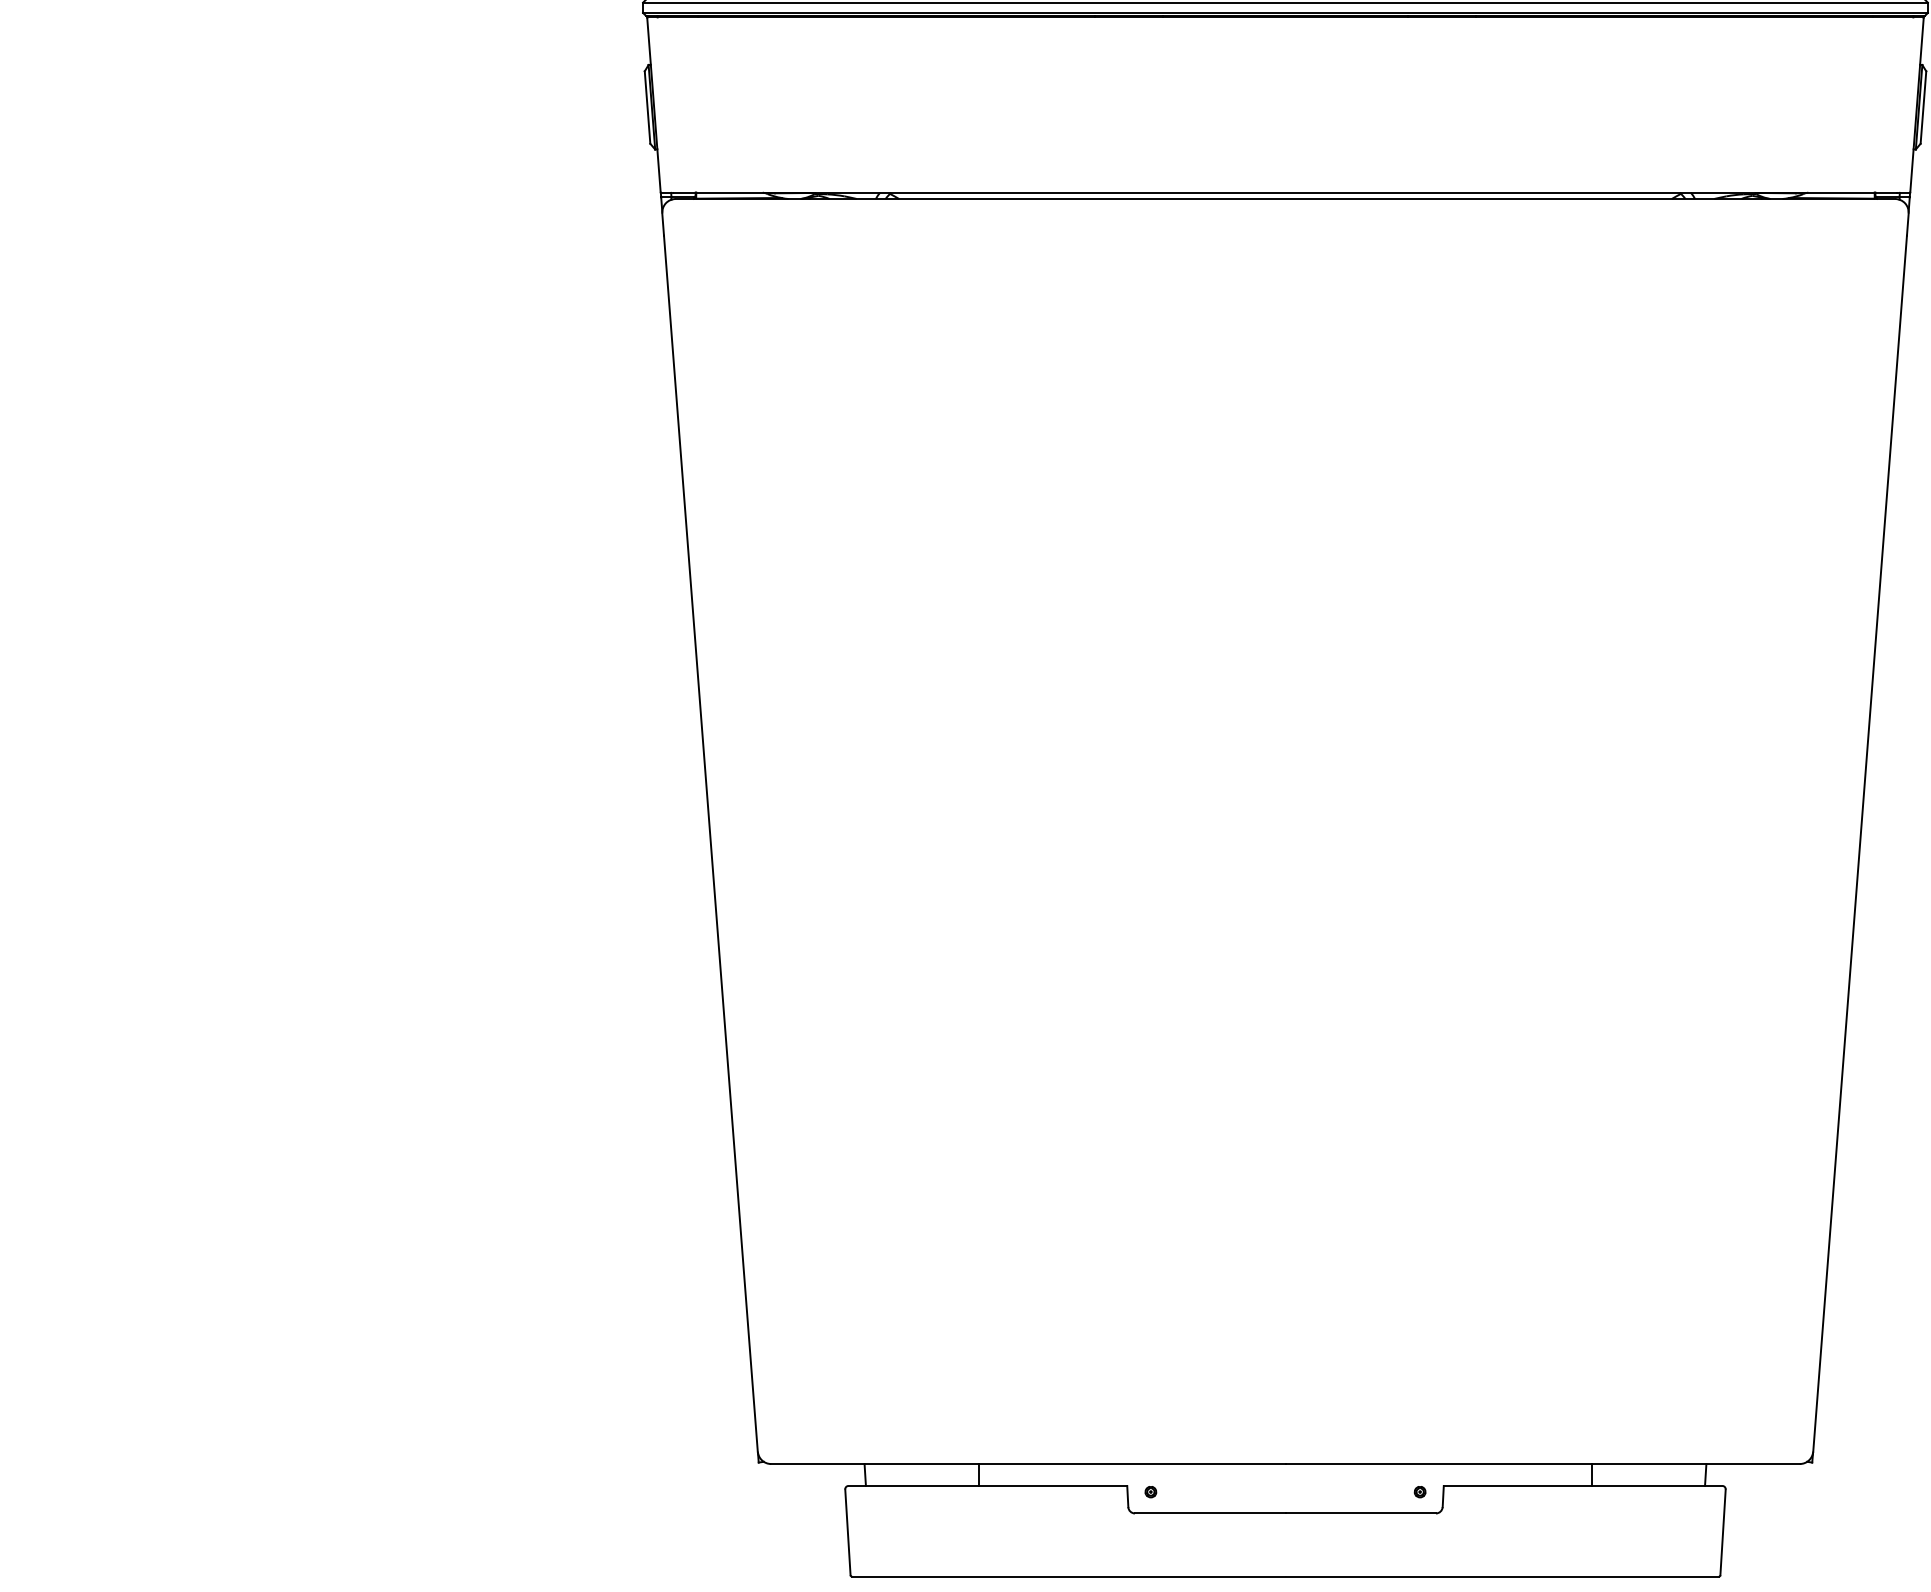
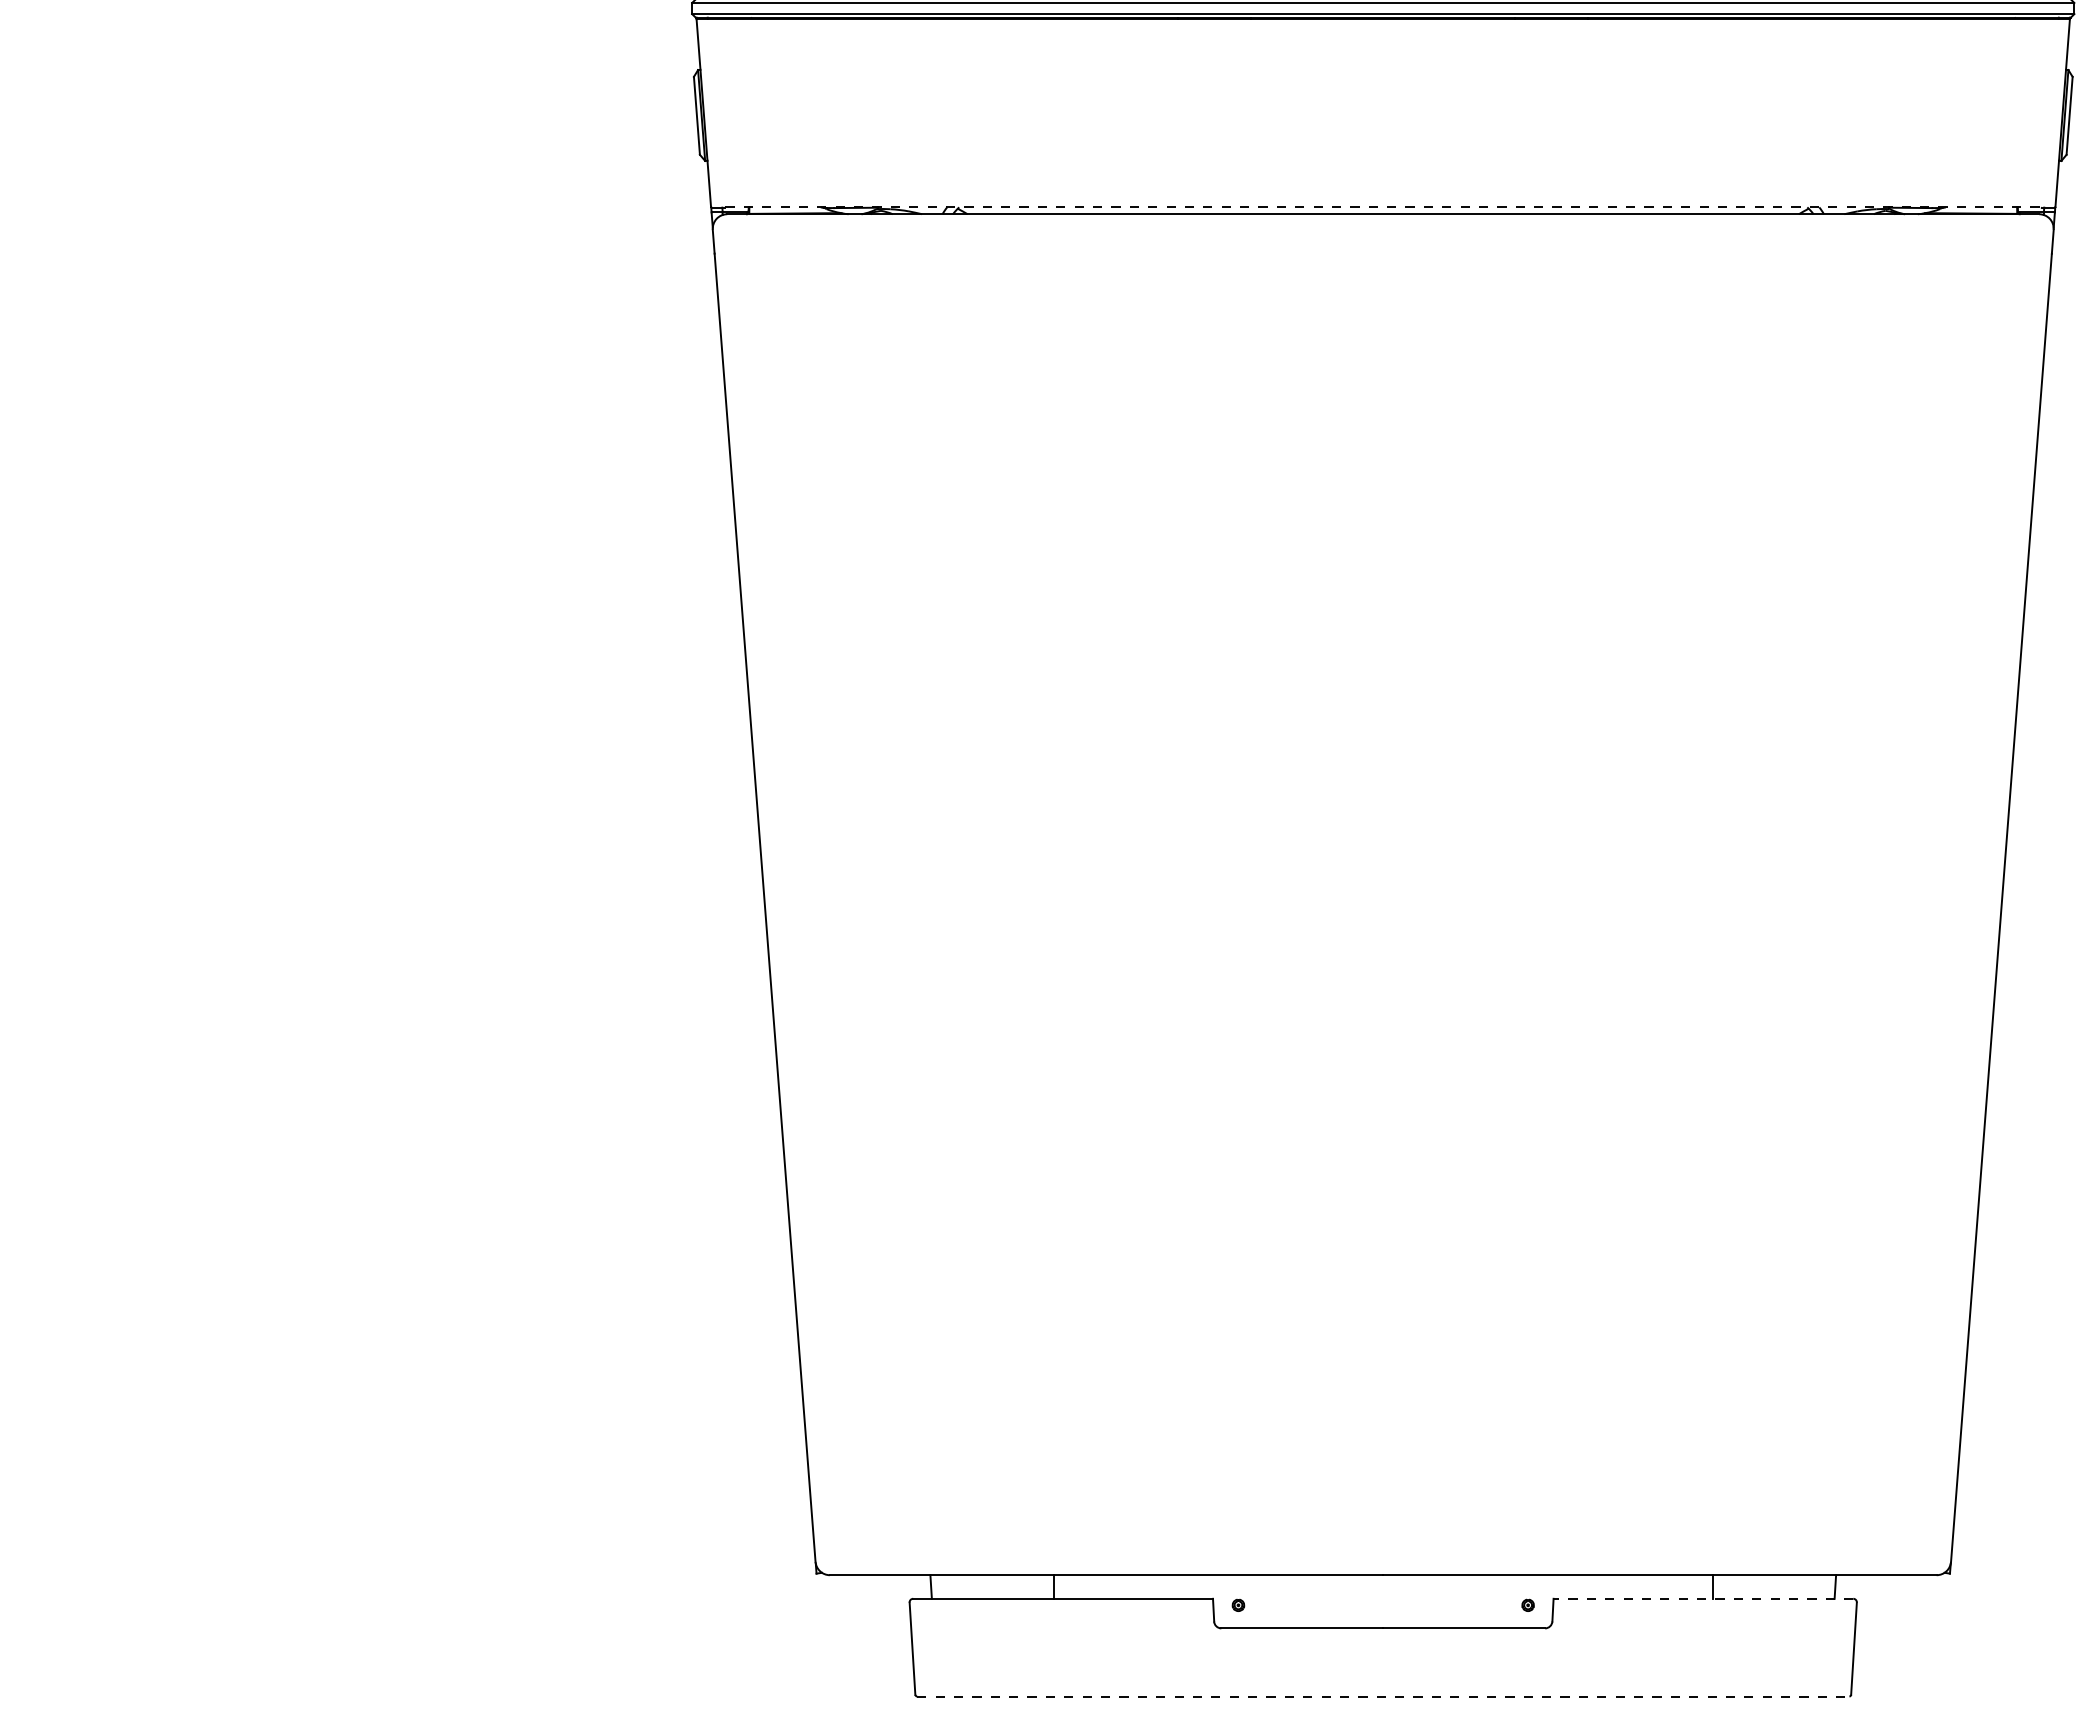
line: (1285, 192) -> (1383, 207), solid -> dashed
line: (1583, 1485) -> (1703, 1598), solid -> dashed
line: (1285, 1576) -> (1383, 1696), solid -> dashed

